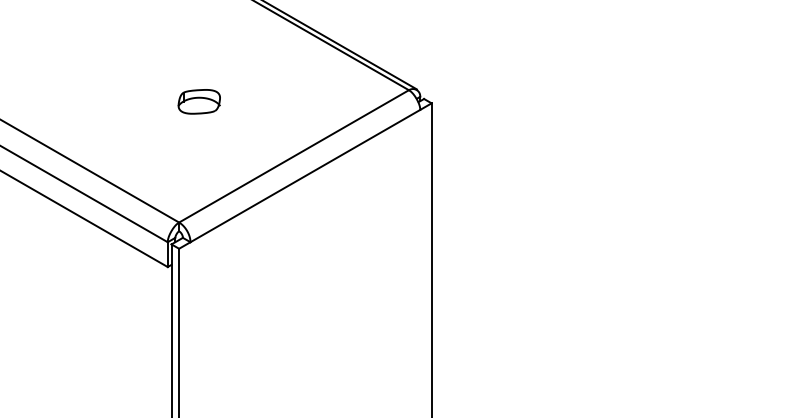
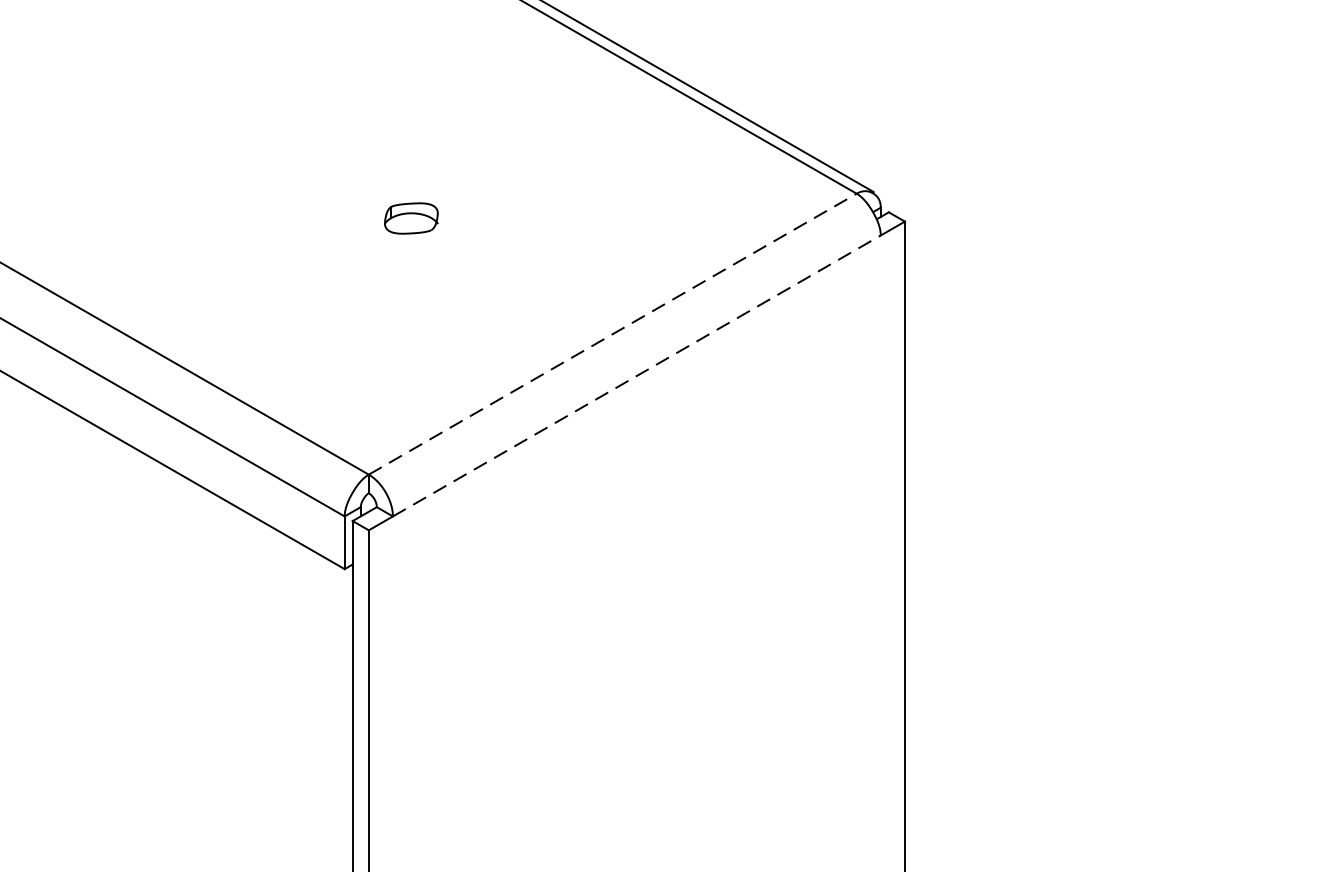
part: (198, 101) -> (409, 217), size x0.6
line: (294, 156) -> (613, 334), solid -> dashed
line: (305, 176) -> (637, 376), solid -> dashed

